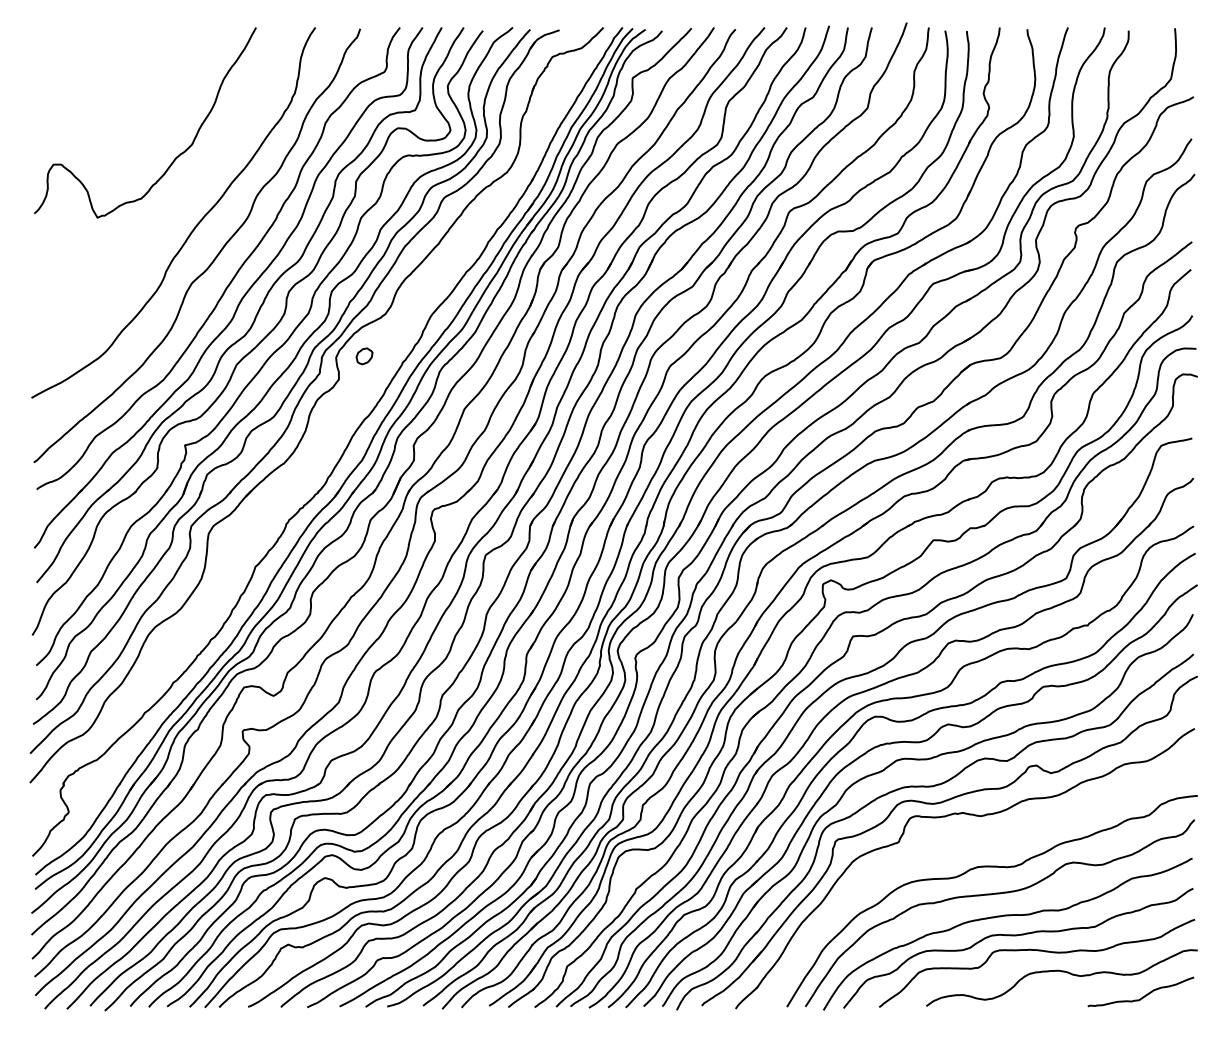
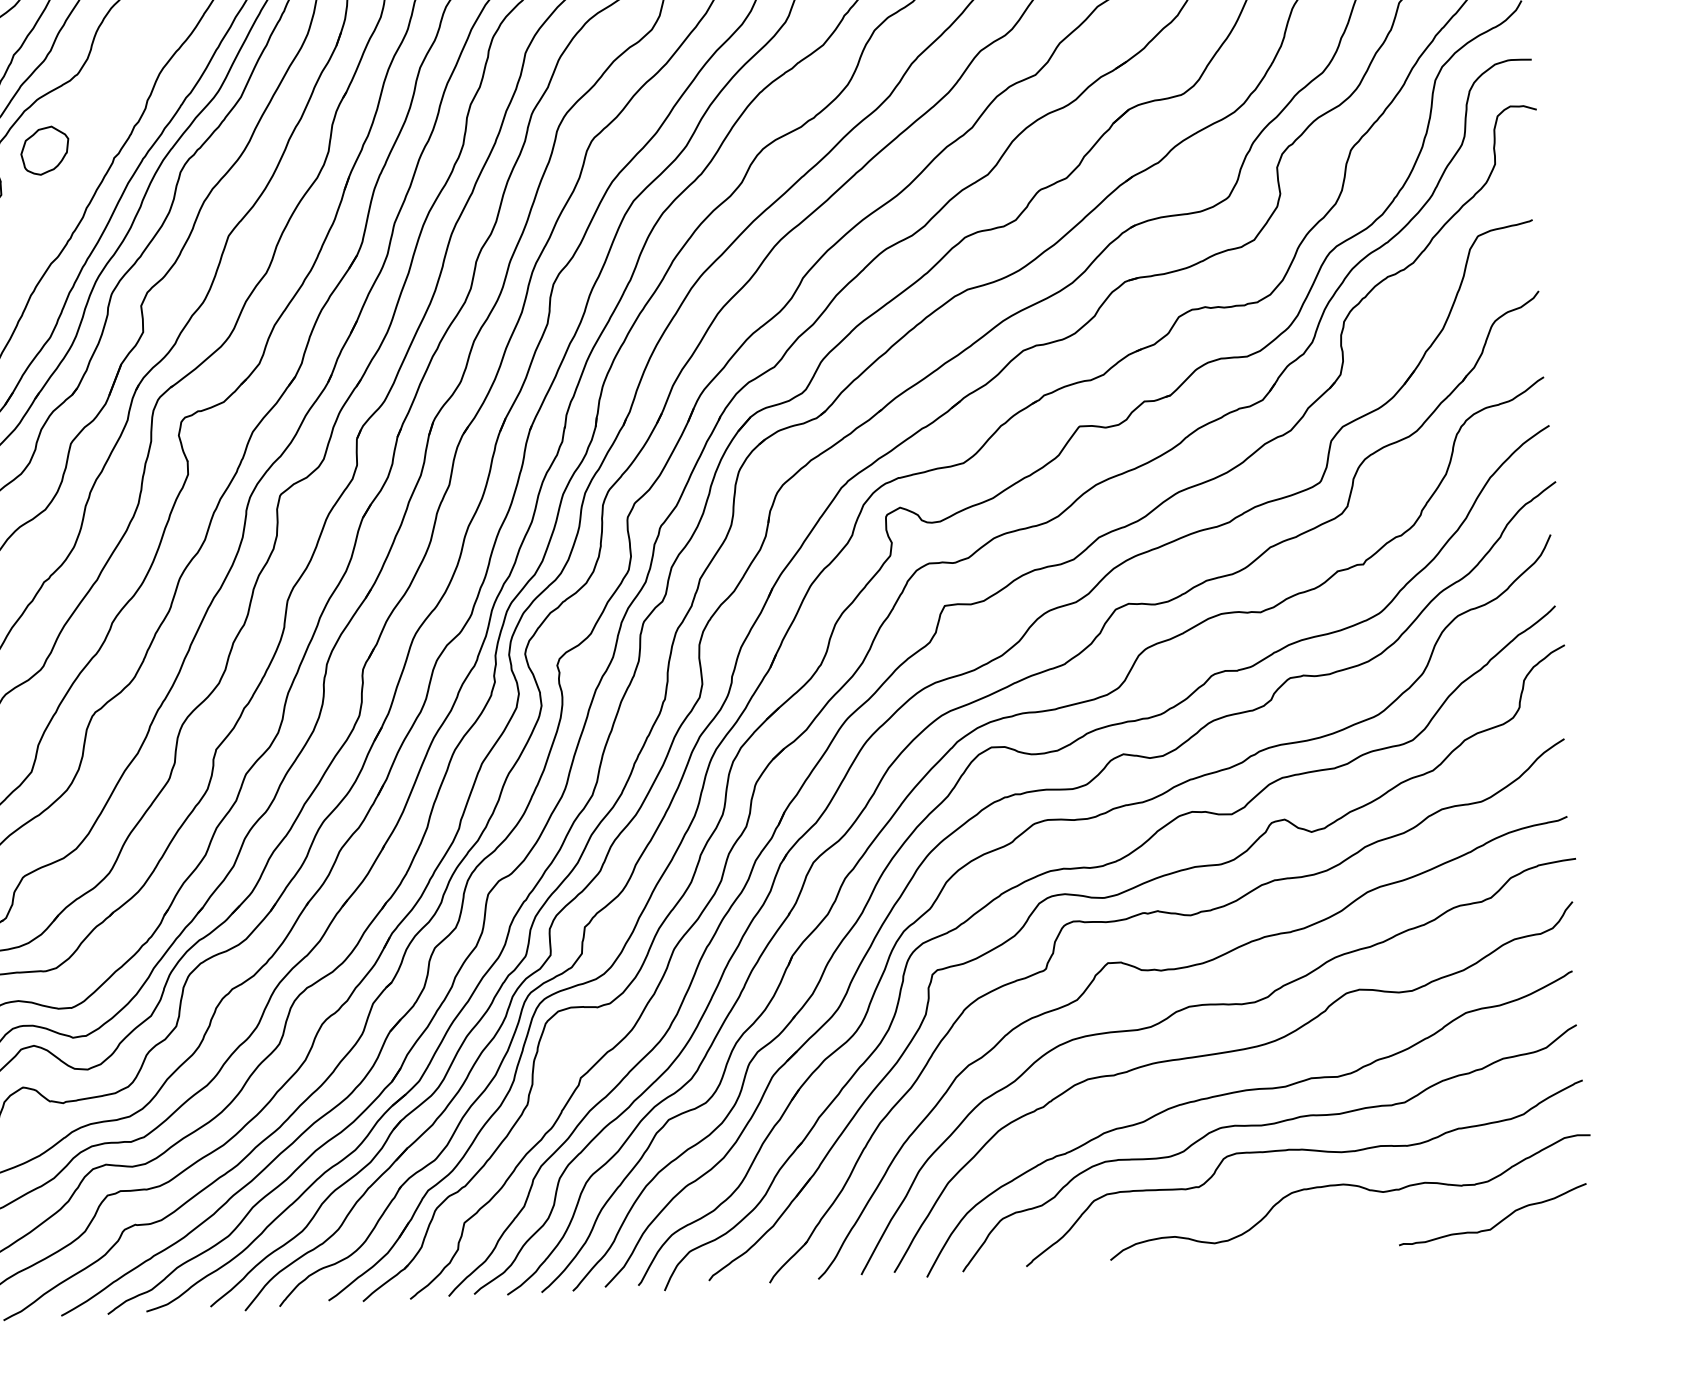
part: (364, 356) -> (44, 151), size x1.67
curve: (974, 846) -> (1181, 970), added

